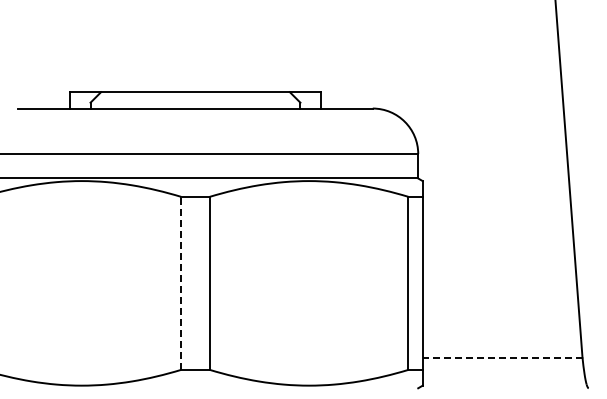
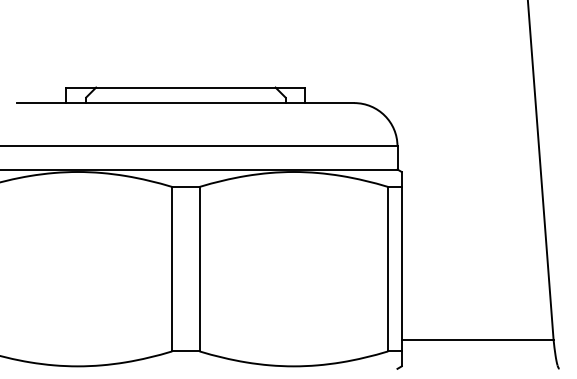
line: (181, 283) -> (172, 269), dashed -> solid
line: (502, 357) -> (477, 339), dashed -> solid

